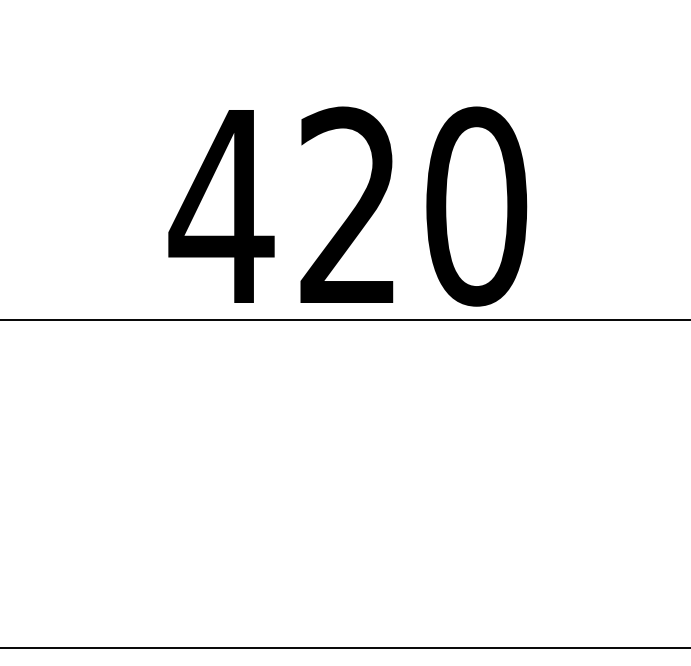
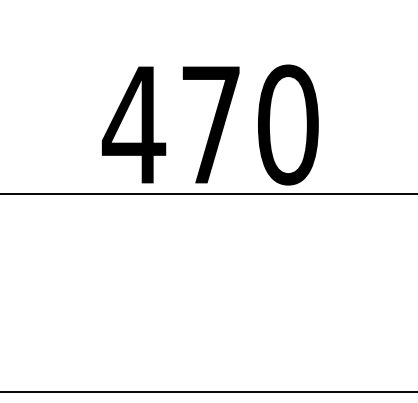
text: (347, 204) -> (210, 123), 420 -> 470

